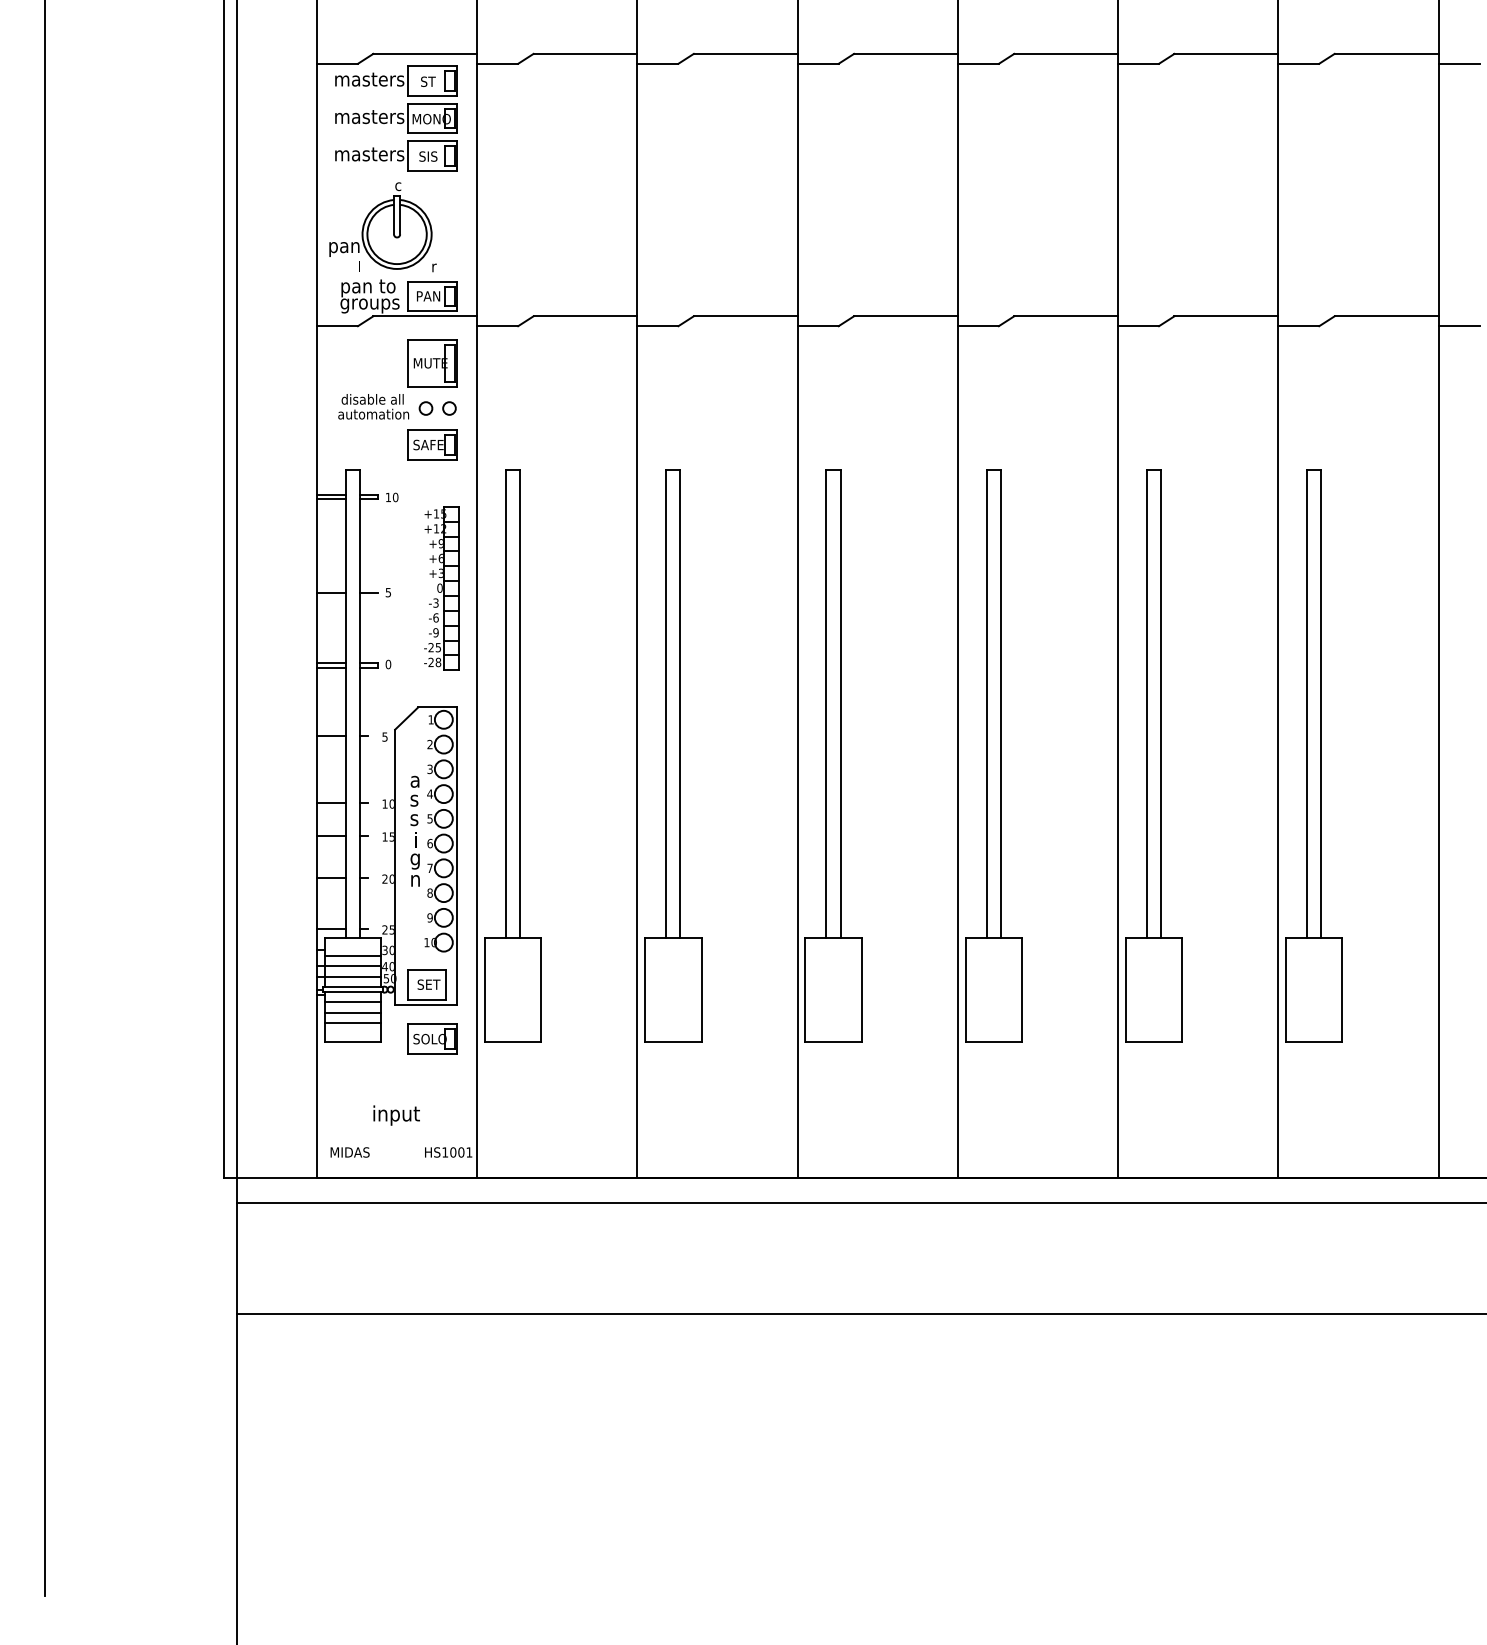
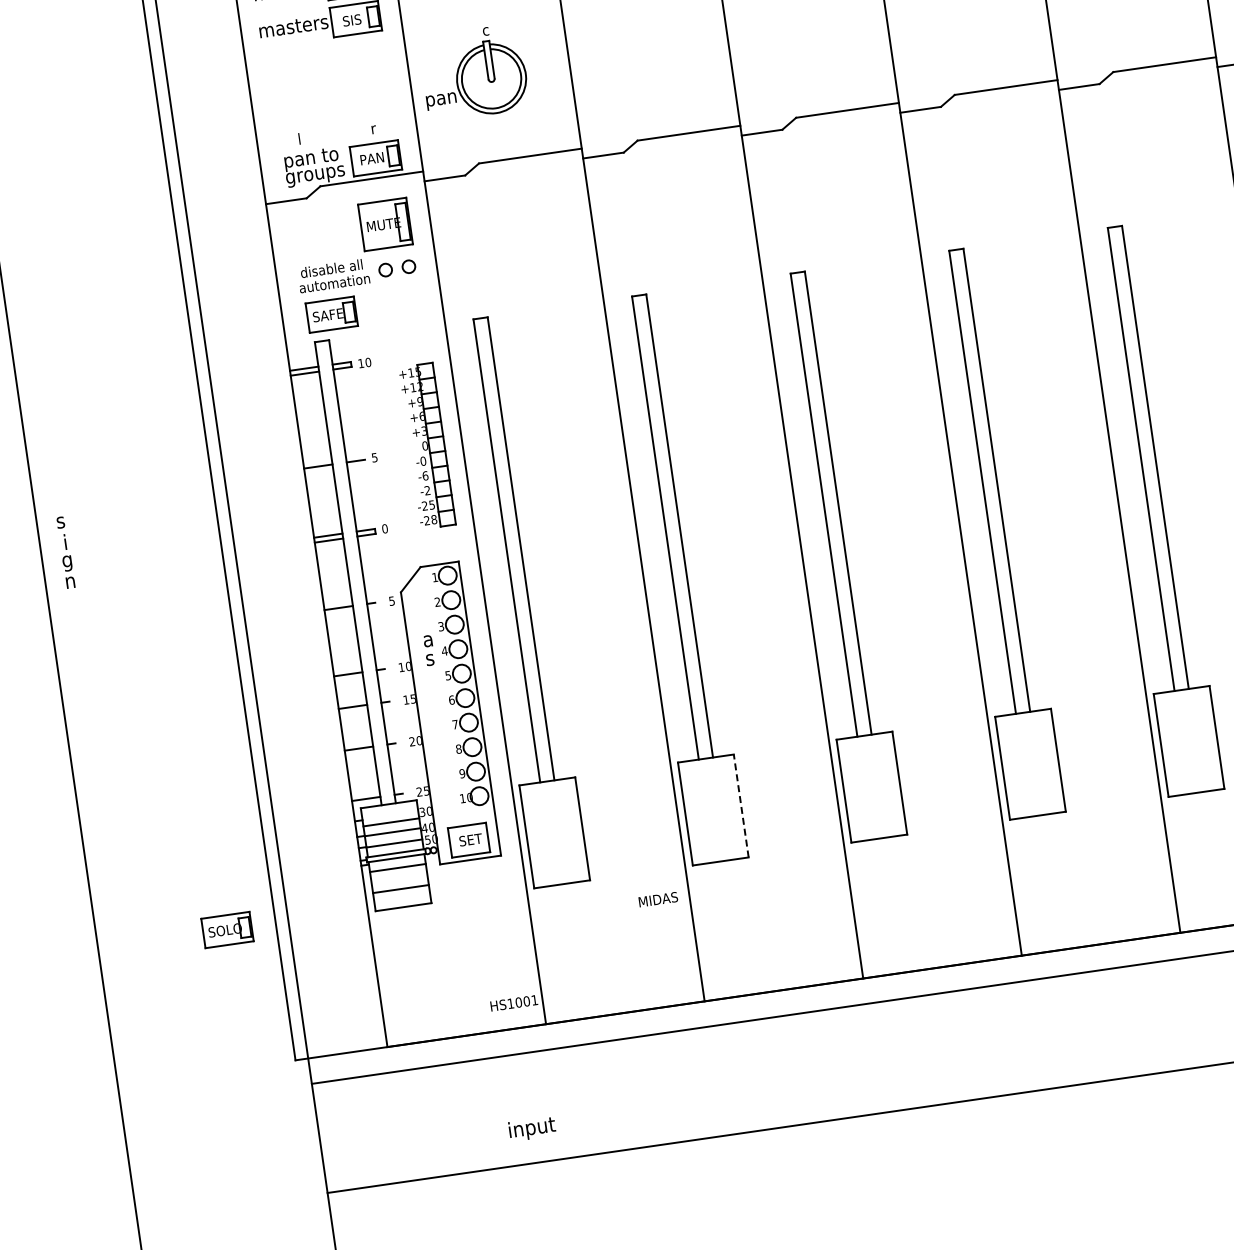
part: (380, 225) -> (473, 72), moved
part: (432, 444) -> (331, 314), moved
text: (435, 602) -> (422, 460), -3 -> -0
text: (435, 632) -> (427, 490), -9 -> -2
text: (414, 850) -> (65, 552), moved
line: (701, 989) -> (741, 805), solid -> dashed
line: (352, 1013) -> (399, 879), removed
part: (432, 1038) -> (227, 929), moved
text: (396, 1115) -> (532, 1128), moved
text: (349, 1152) -> (657, 899), moved

